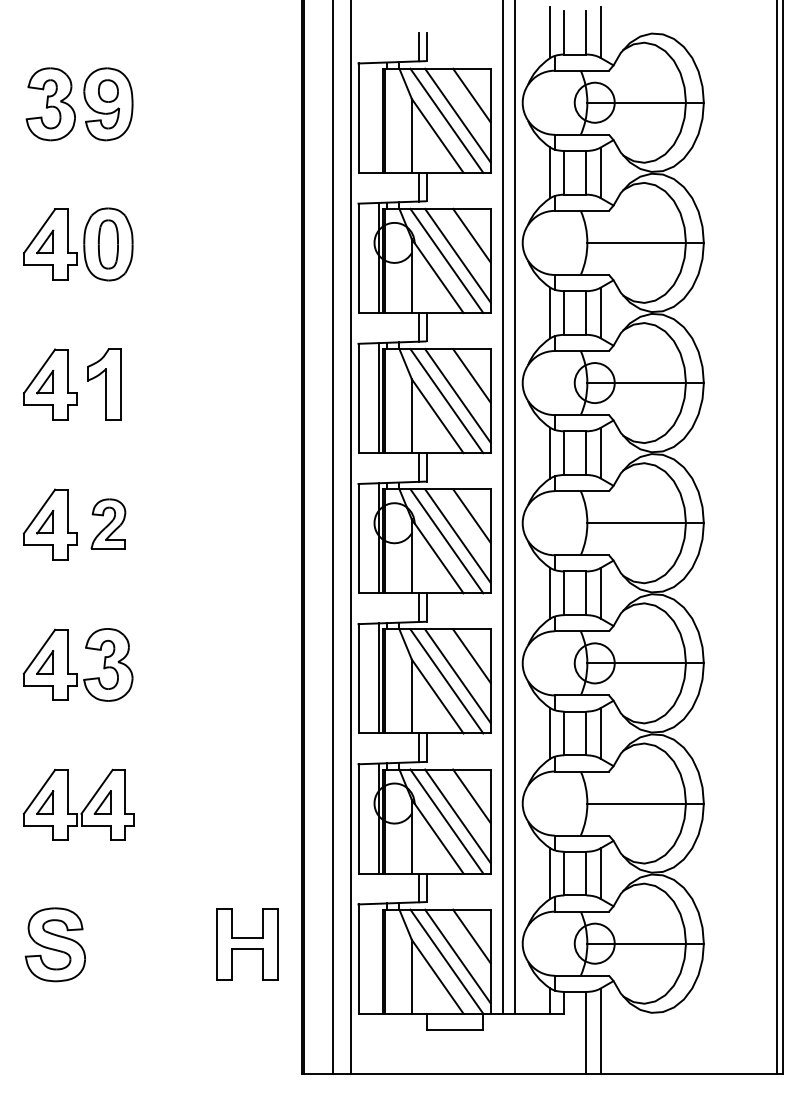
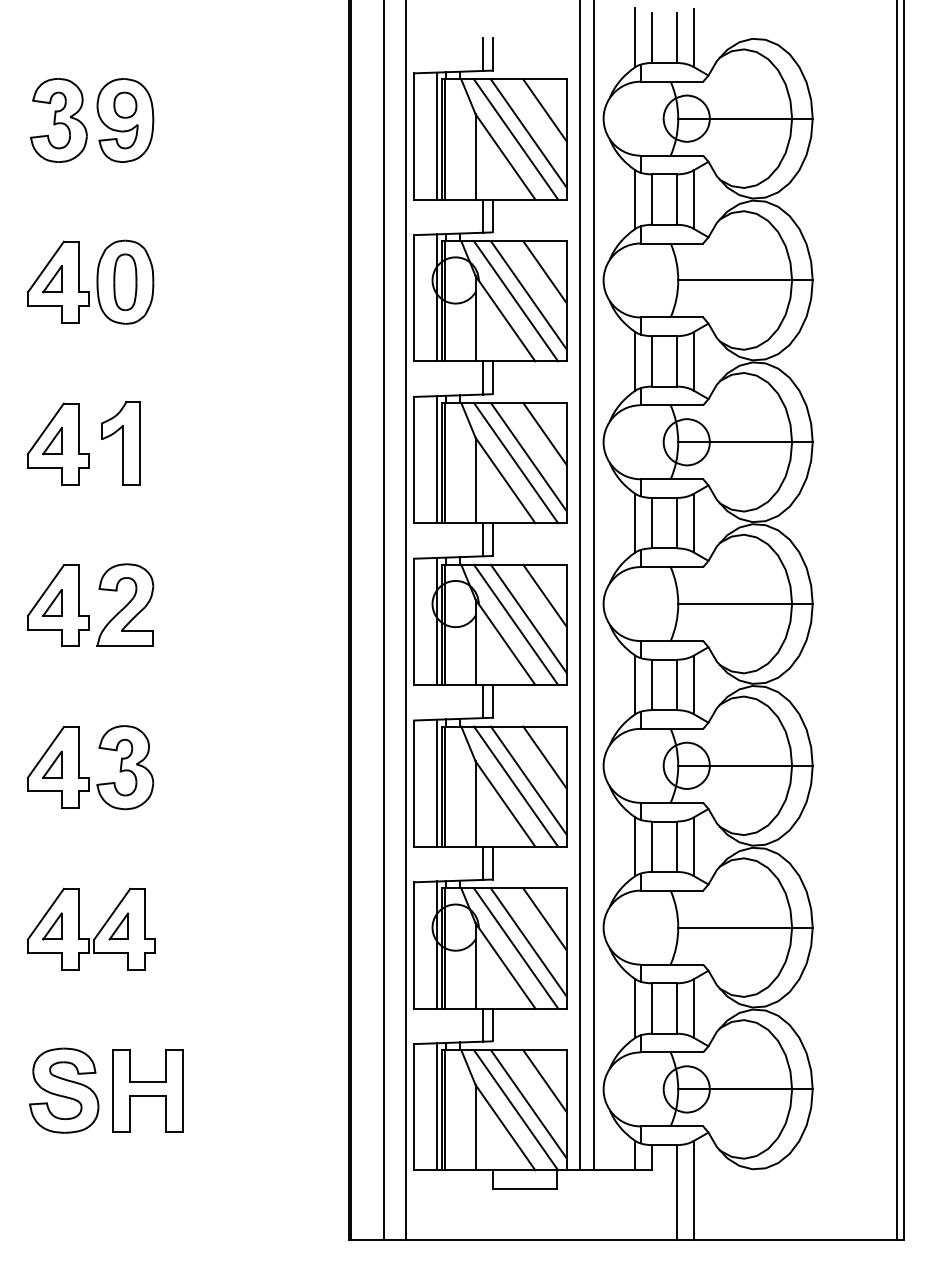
line: (378, 117) -> (437, 135), added
part: (108, 523) -> (125, 604), size x1.43
part: (247, 944) -> (147, 1090), moved
line: (378, 958) -> (437, 1106), added

